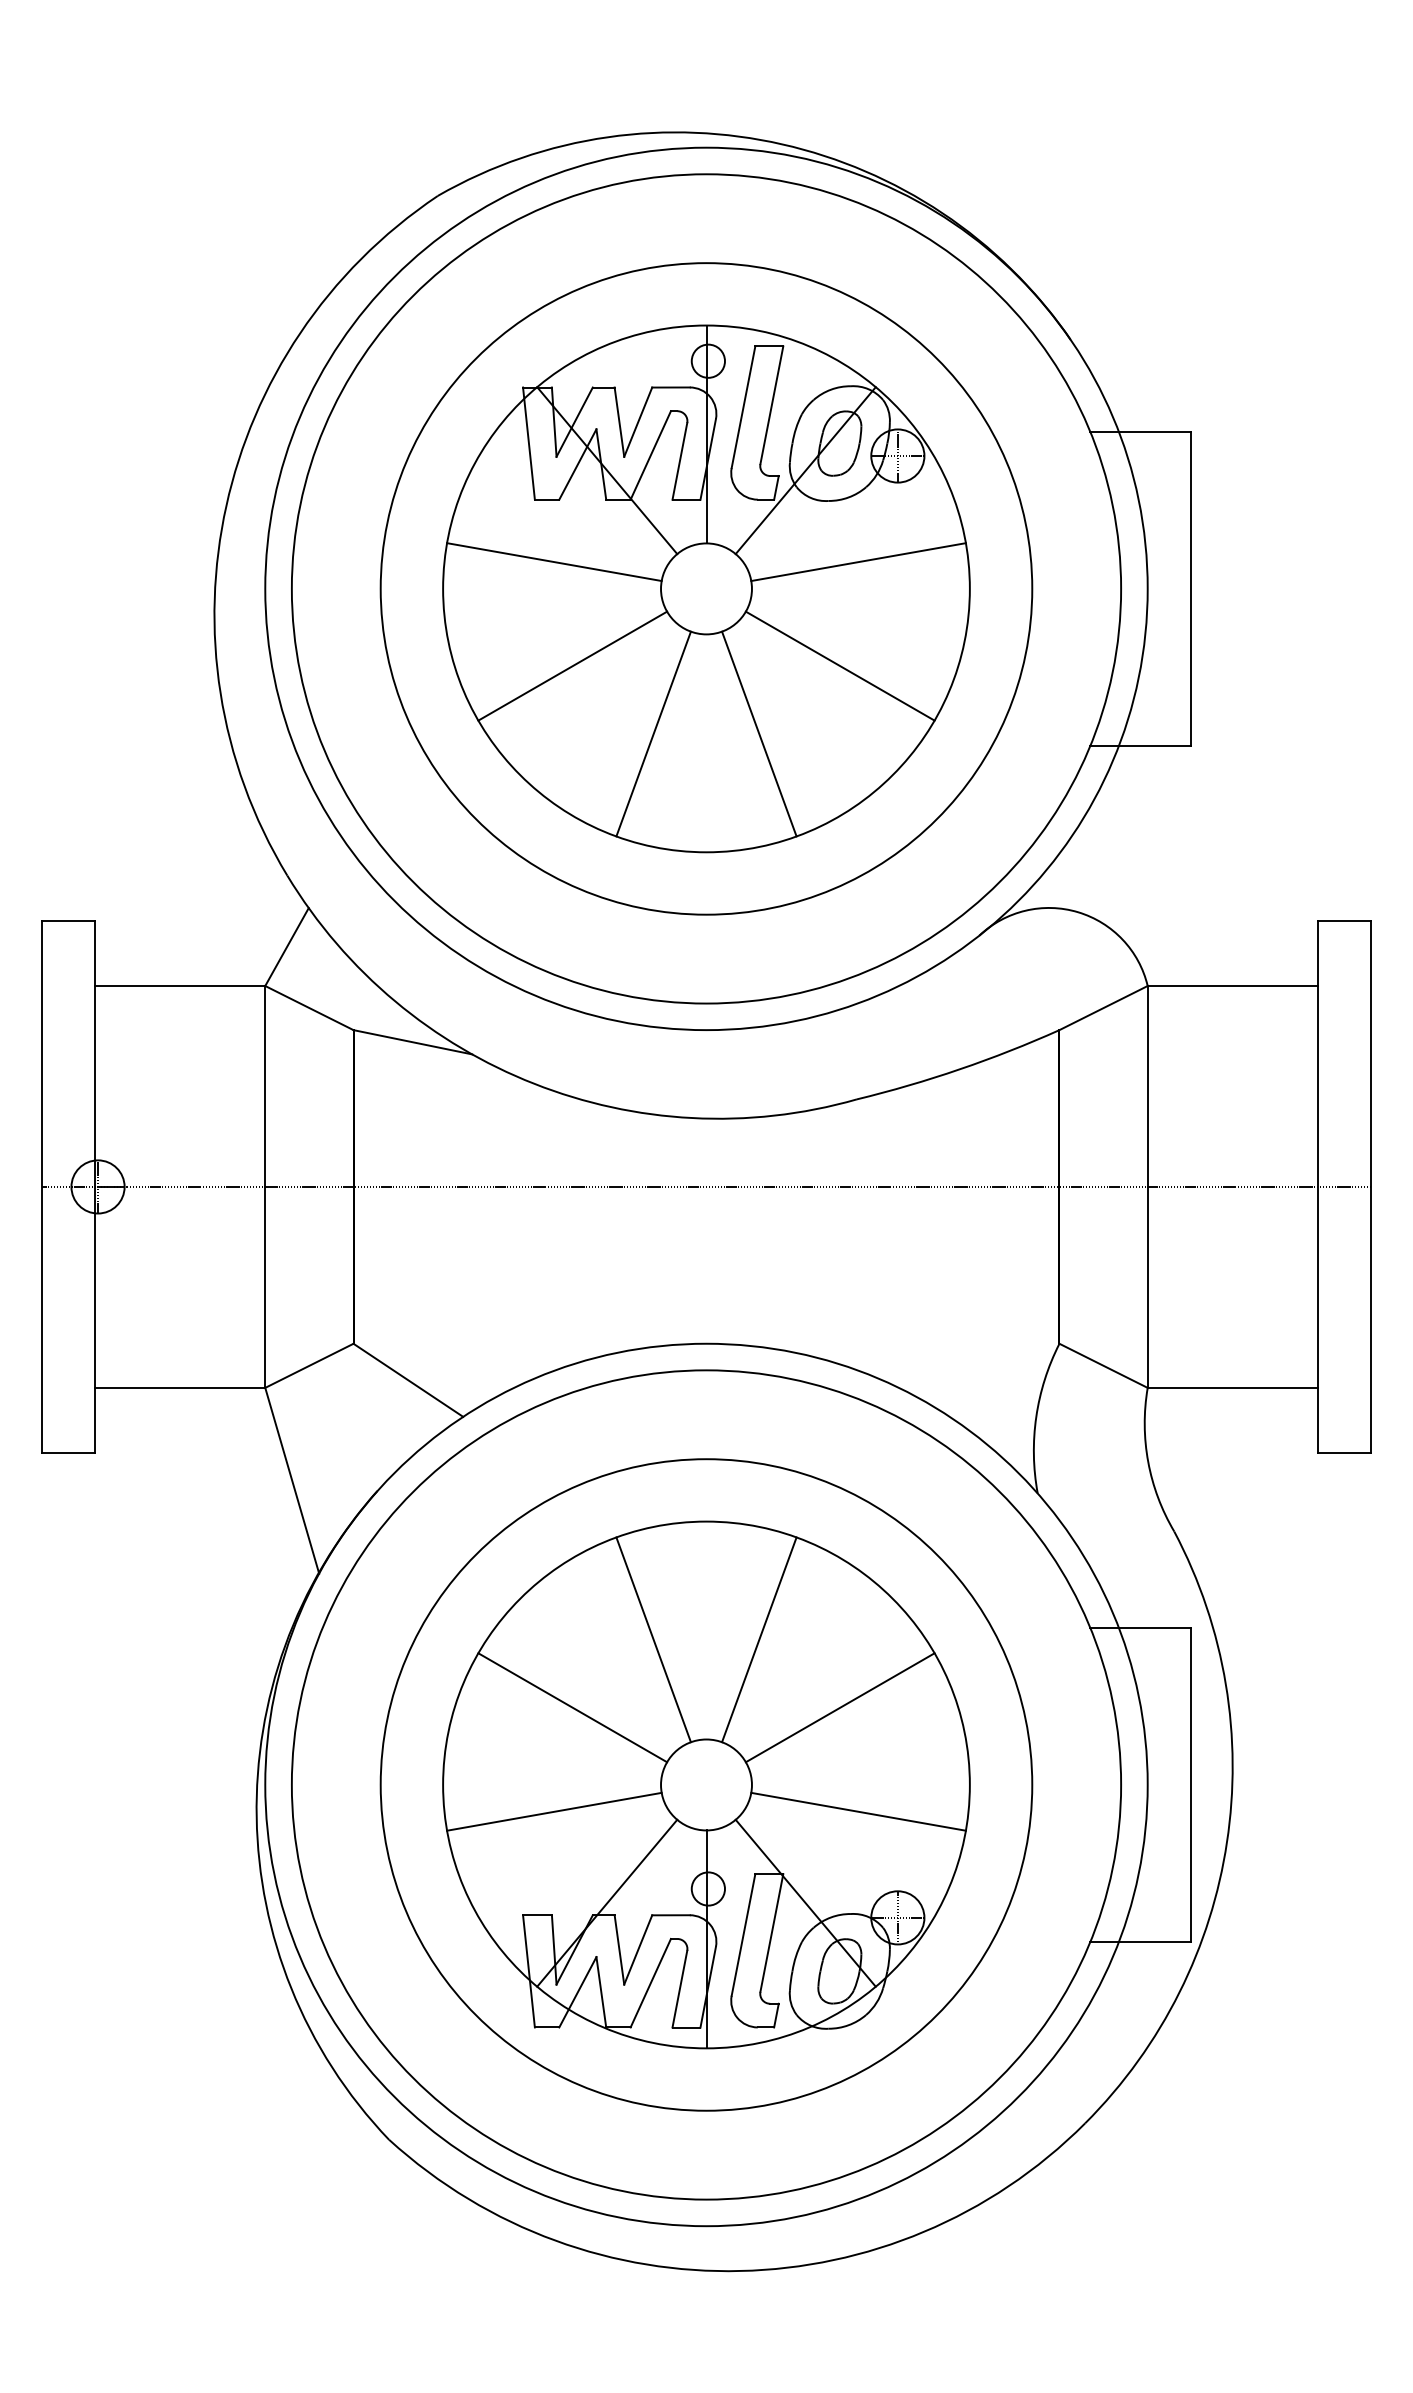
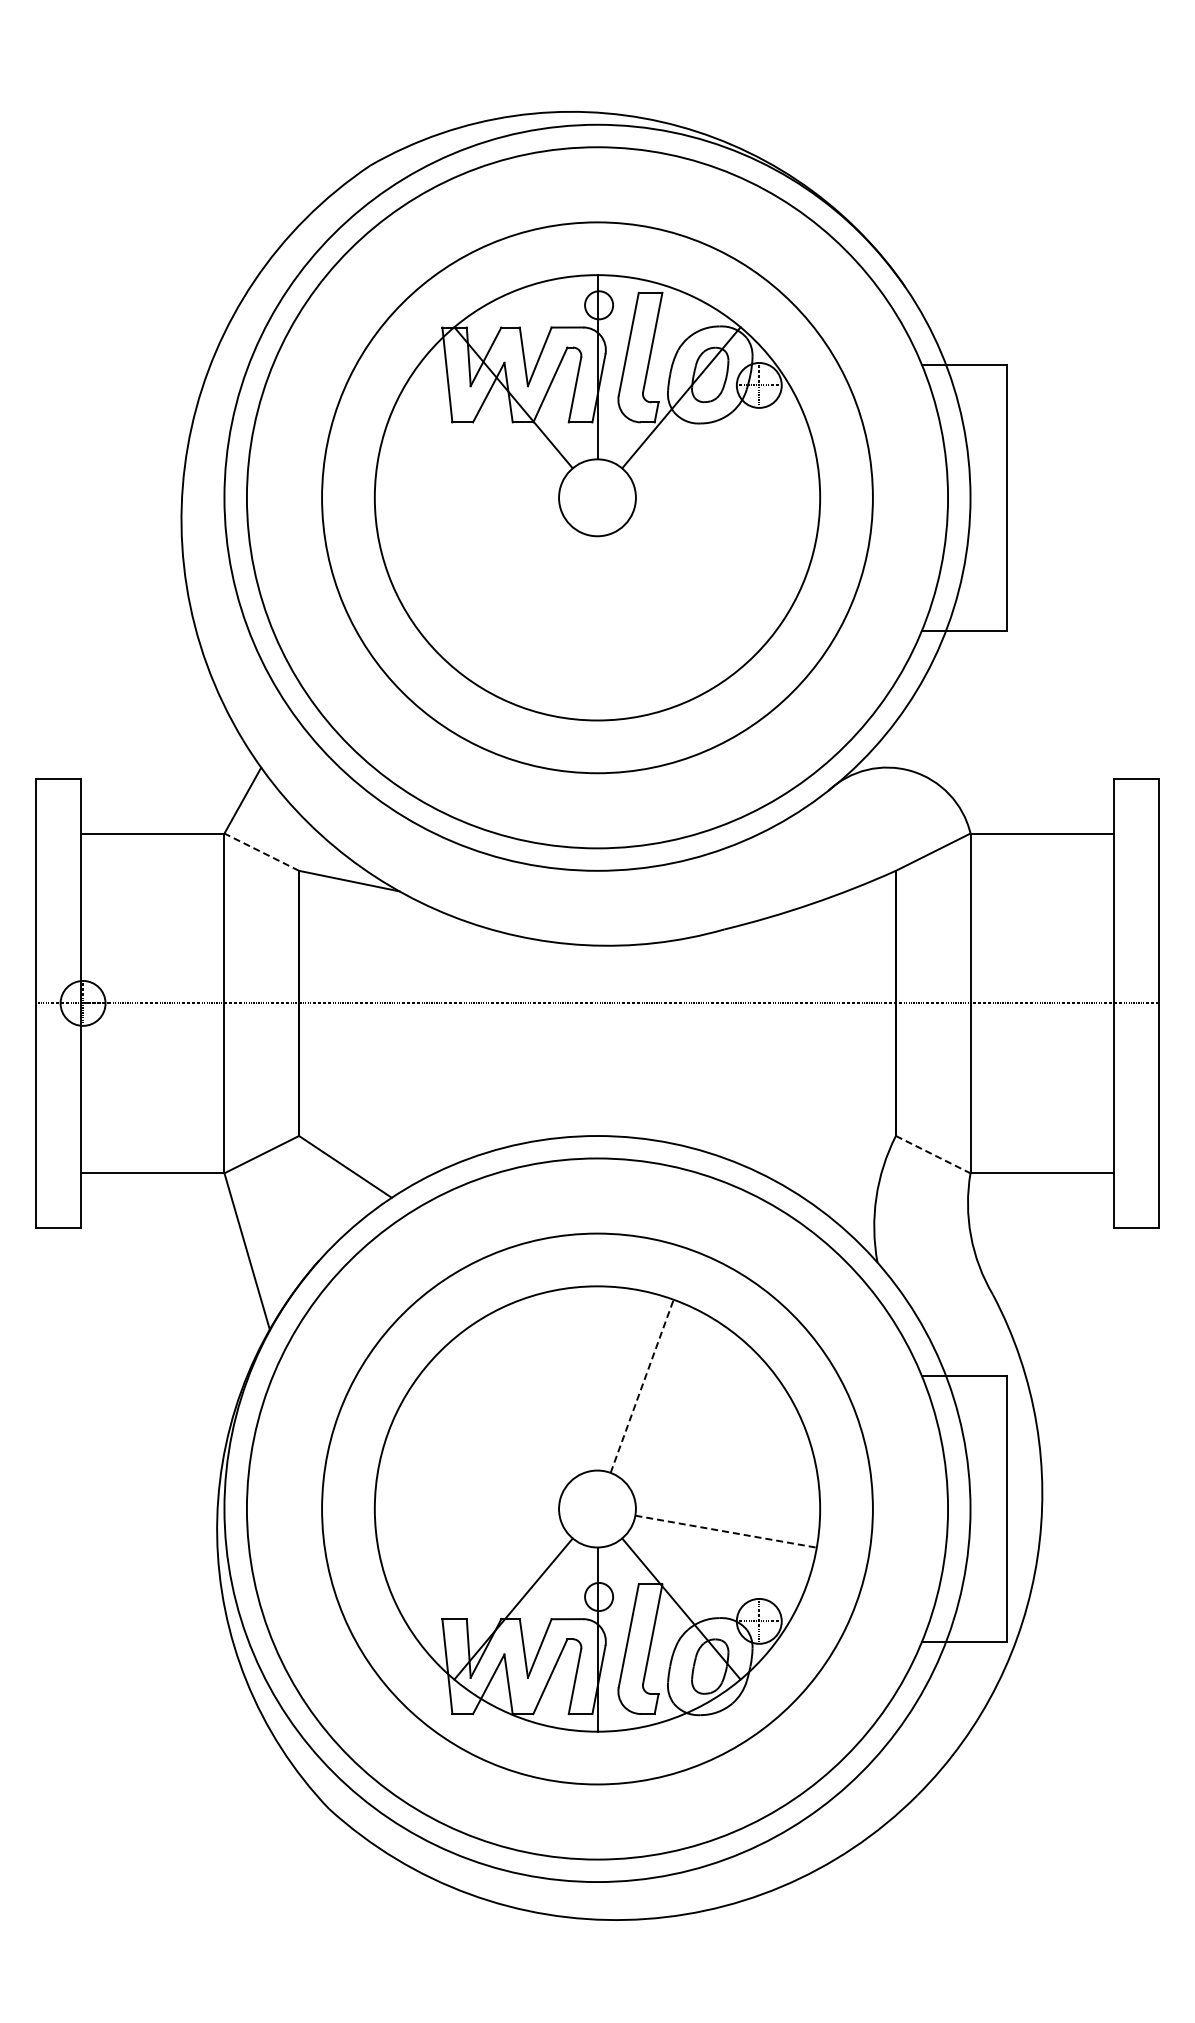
line: (553, 562) -> (468, 475), removed
line: (857, 562) -> (725, 475), removed
line: (572, 666) -> (484, 563), removed
line: (840, 666) -> (710, 563), removed
line: (653, 734) -> (552, 620), removed
line: (758, 734) -> (641, 620), removed
line: (309, 1008) -> (261, 852), solid -> dashed
line: (1103, 1365) -> (933, 1154), solid -> dashed
line: (653, 1638) -> (552, 1385), removed
line: (759, 1638) -> (642, 1385), solid -> dashed
line: (572, 1707) -> (484, 1443), removed
line: (840, 1707) -> (710, 1443), removed
line: (553, 1811) -> (468, 1531), removed
line: (859, 1811) -> (726, 1531), solid -> dashed

